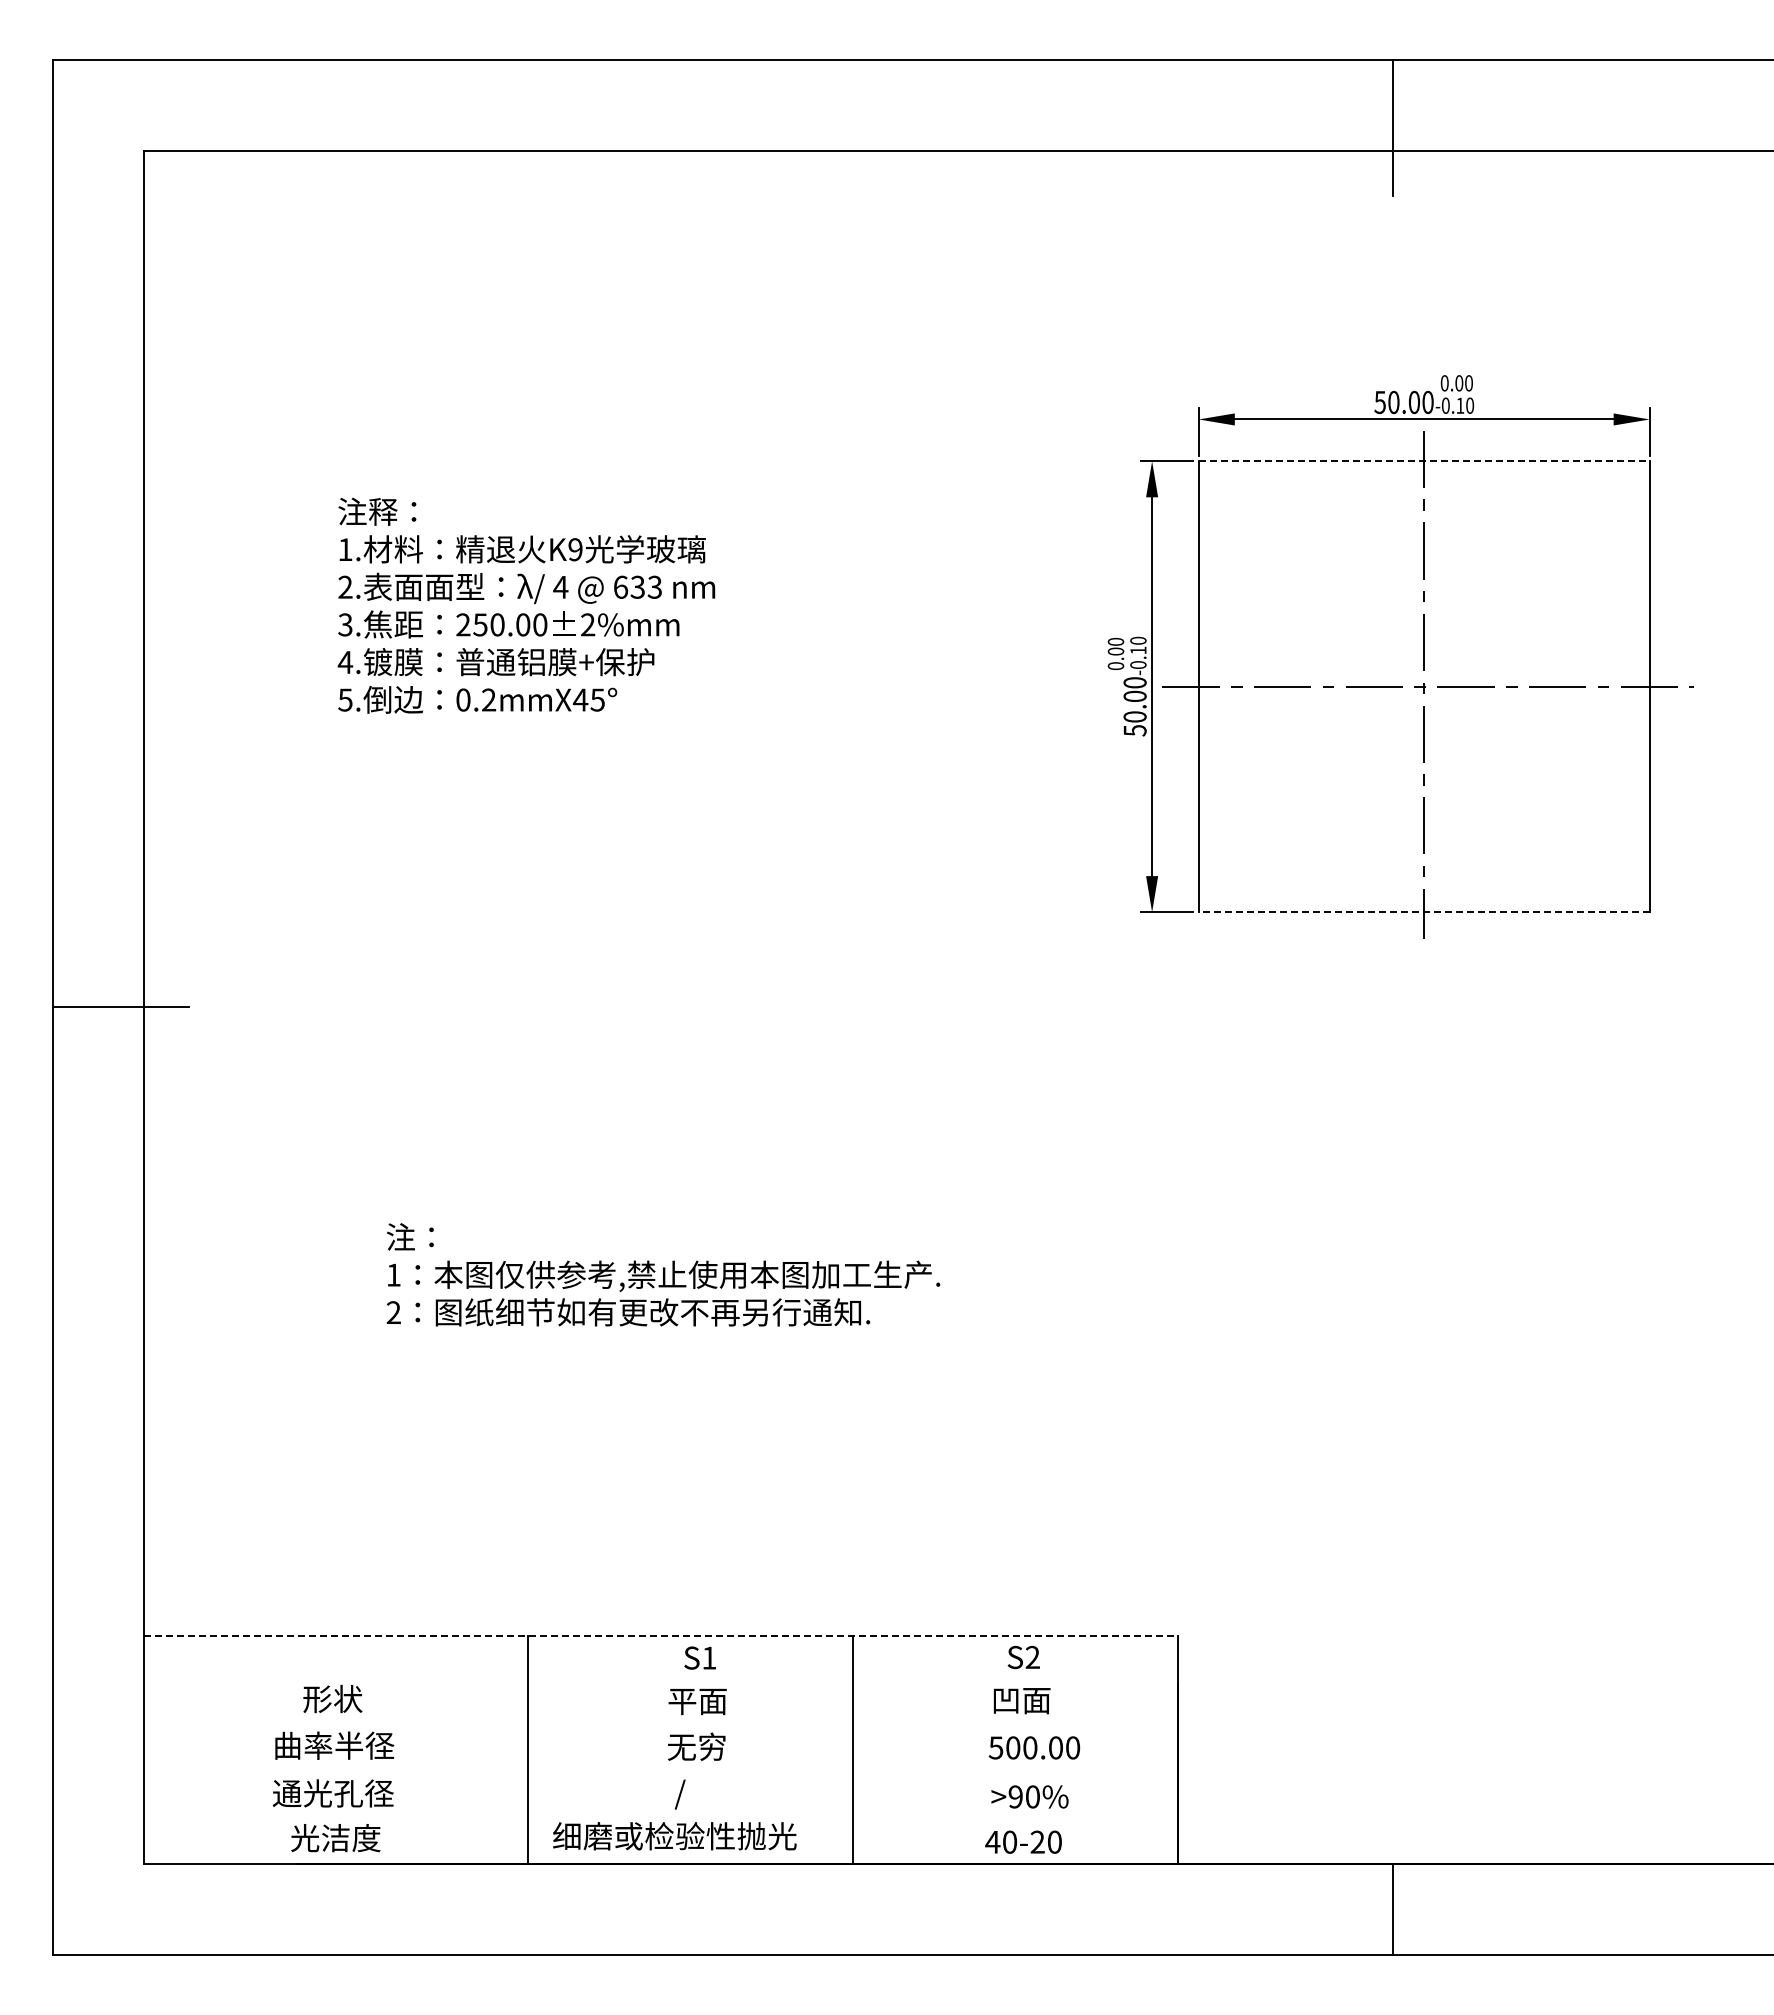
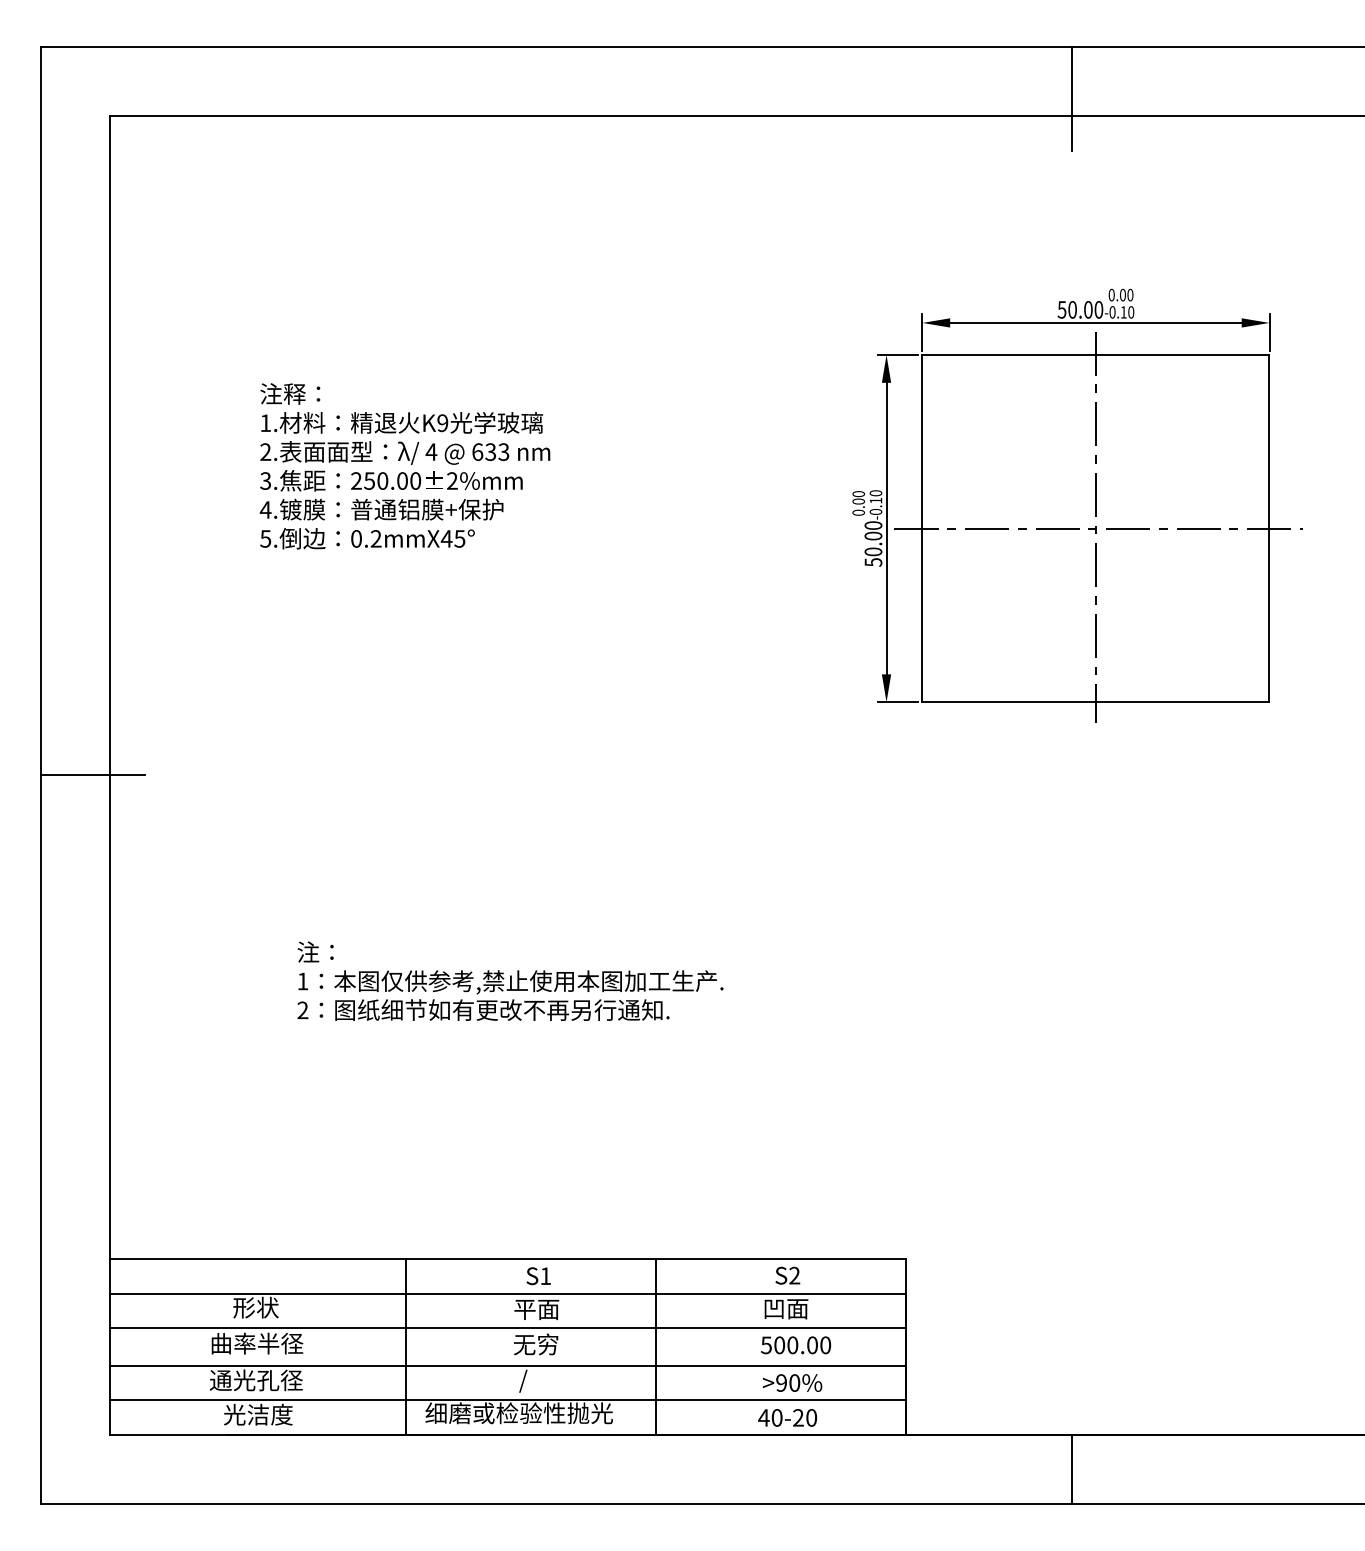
line: (1424, 461) -> (1096, 355), dashed -> solid
line: (1423, 912) -> (1095, 702), dashed -> solid
line: (661, 1635) -> (508, 1258), dashed -> solid
line: (660, 1681) -> (508, 1294), added
line: (660, 1725) -> (508, 1328), added
line: (660, 1774) -> (508, 1365), added
line: (660, 1819) -> (508, 1400), added

